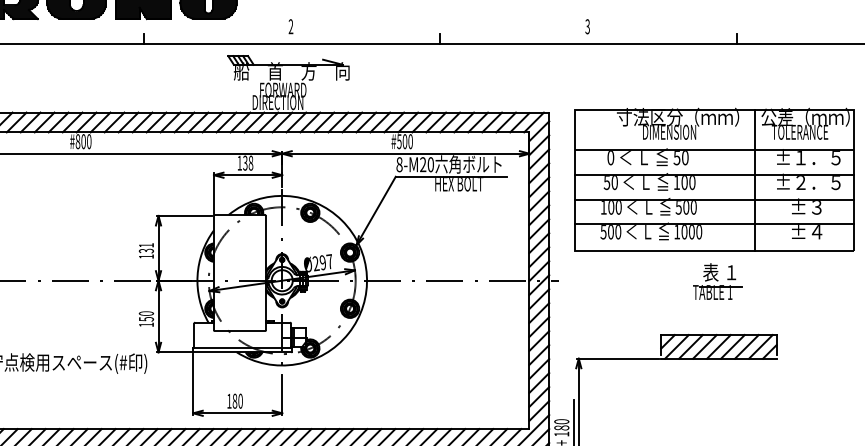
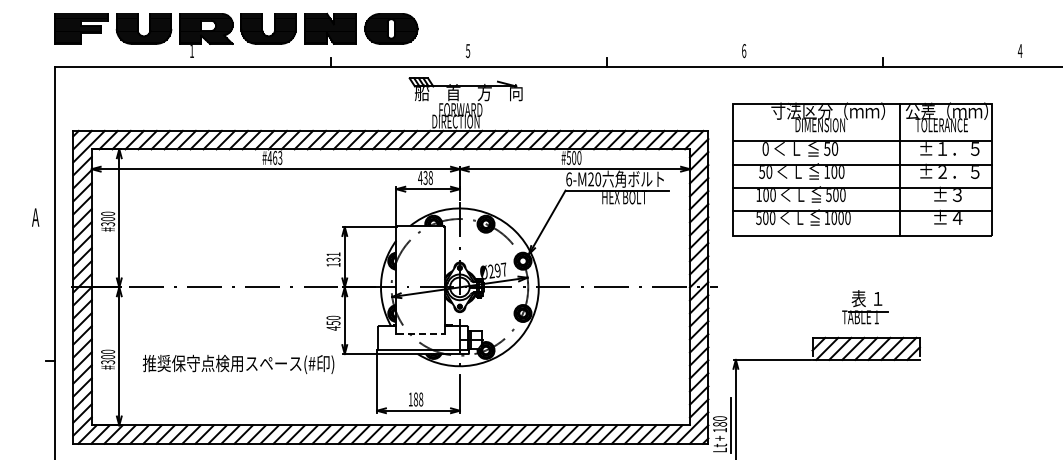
text: (588, 26) -> (744, 50), 3 -> 6
text: (290, 27) -> (467, 51), 2 -> 5
text: (83, 141) -> (274, 157), #800 -> #463
text: (239, 162) -> (420, 177), 138 -> 438
text: (400, 164) -> (569, 179), 8-M20 -> 6-M20
part: (714, 179) -> (862, 169), moved
part: (718, 281) -> (865, 307), moved
text: (146, 324) -> (333, 328), 150 -> 450
line: (239, 331) -> (420, 334), solid -> dashed
text: (240, 401) -> (421, 399), 180 -> 188

